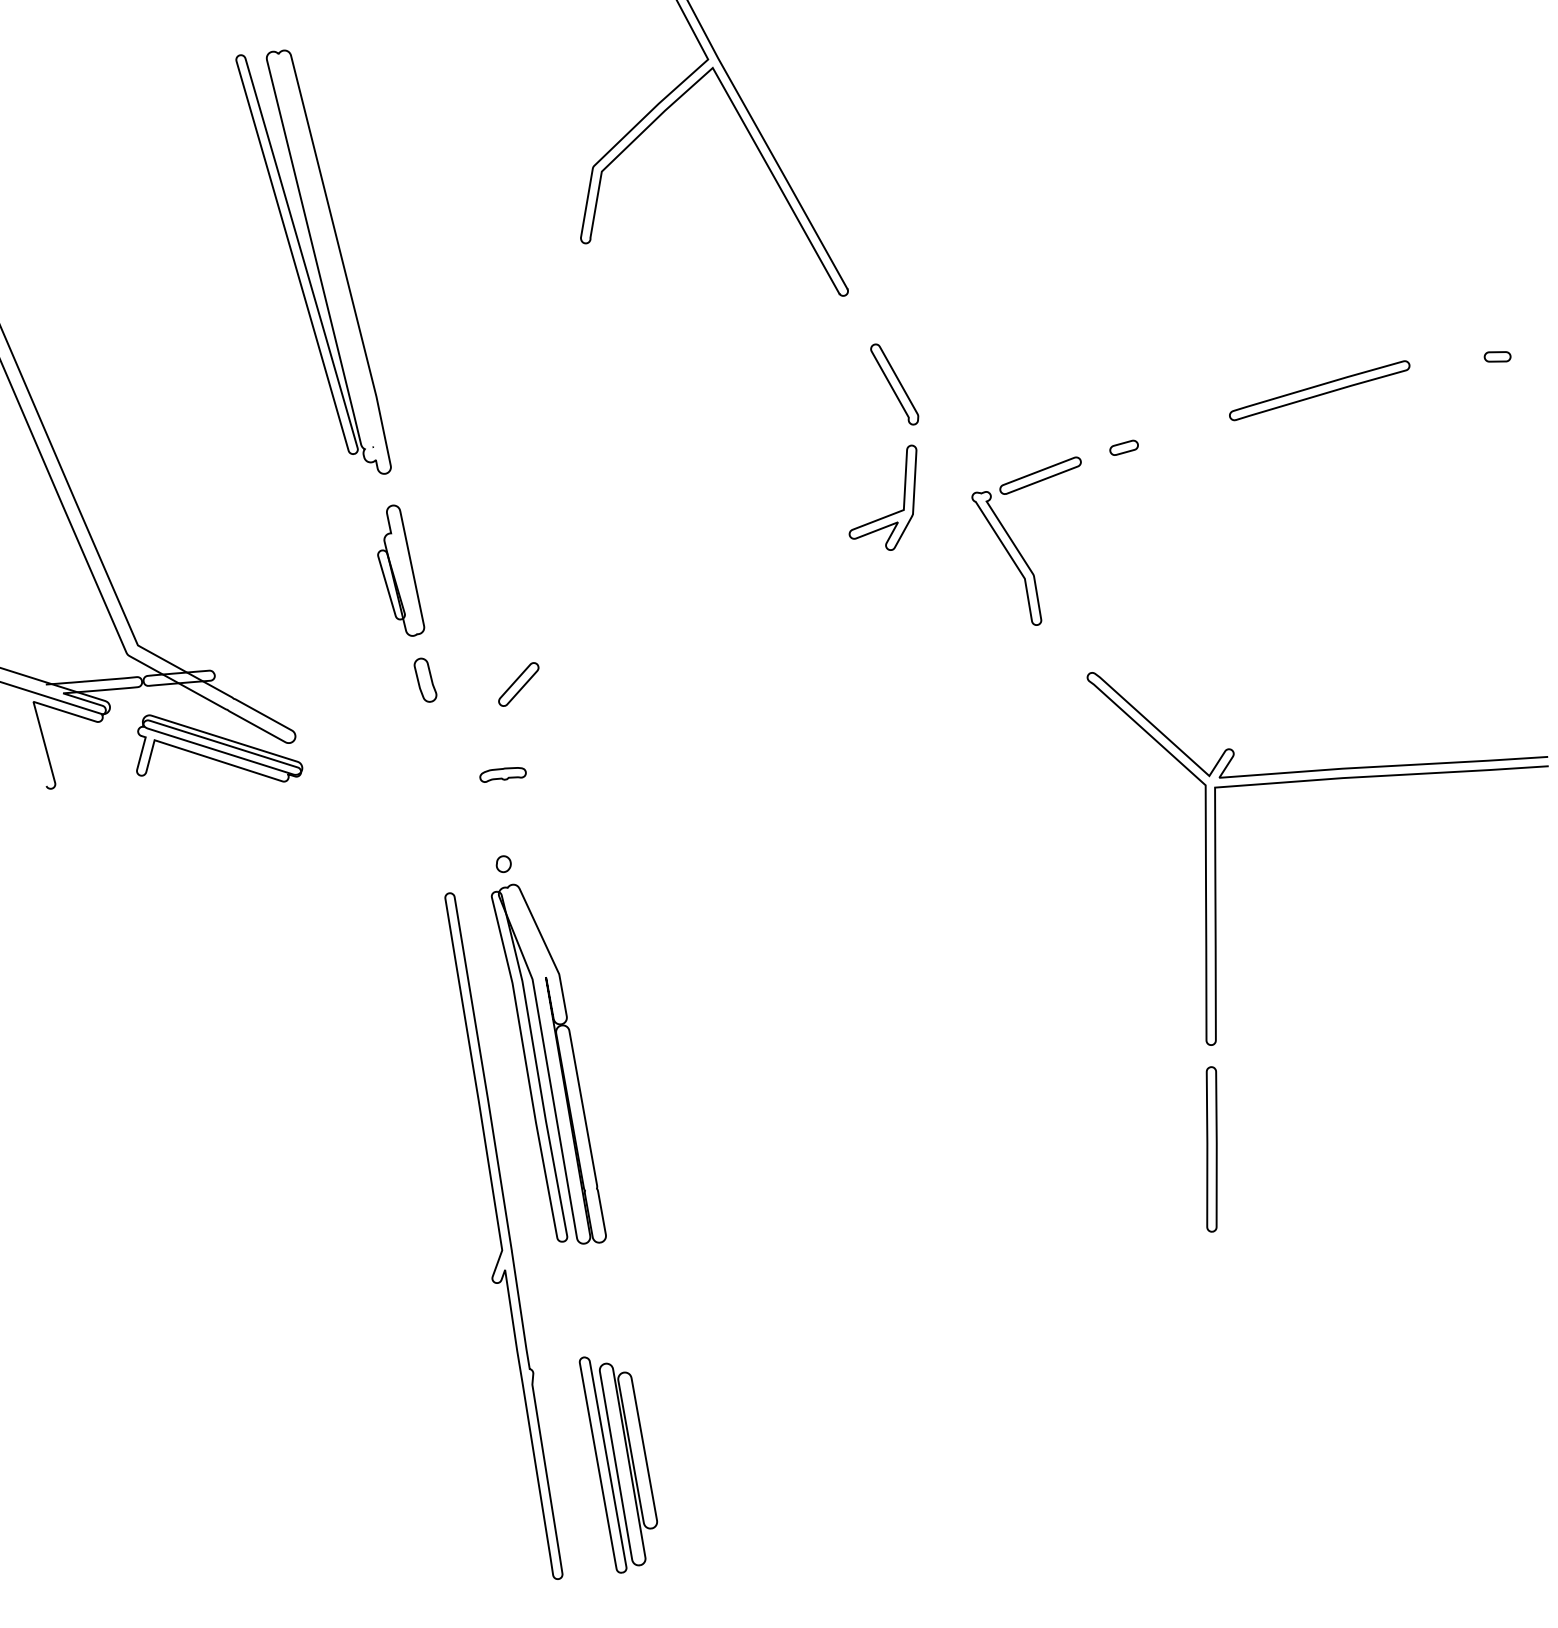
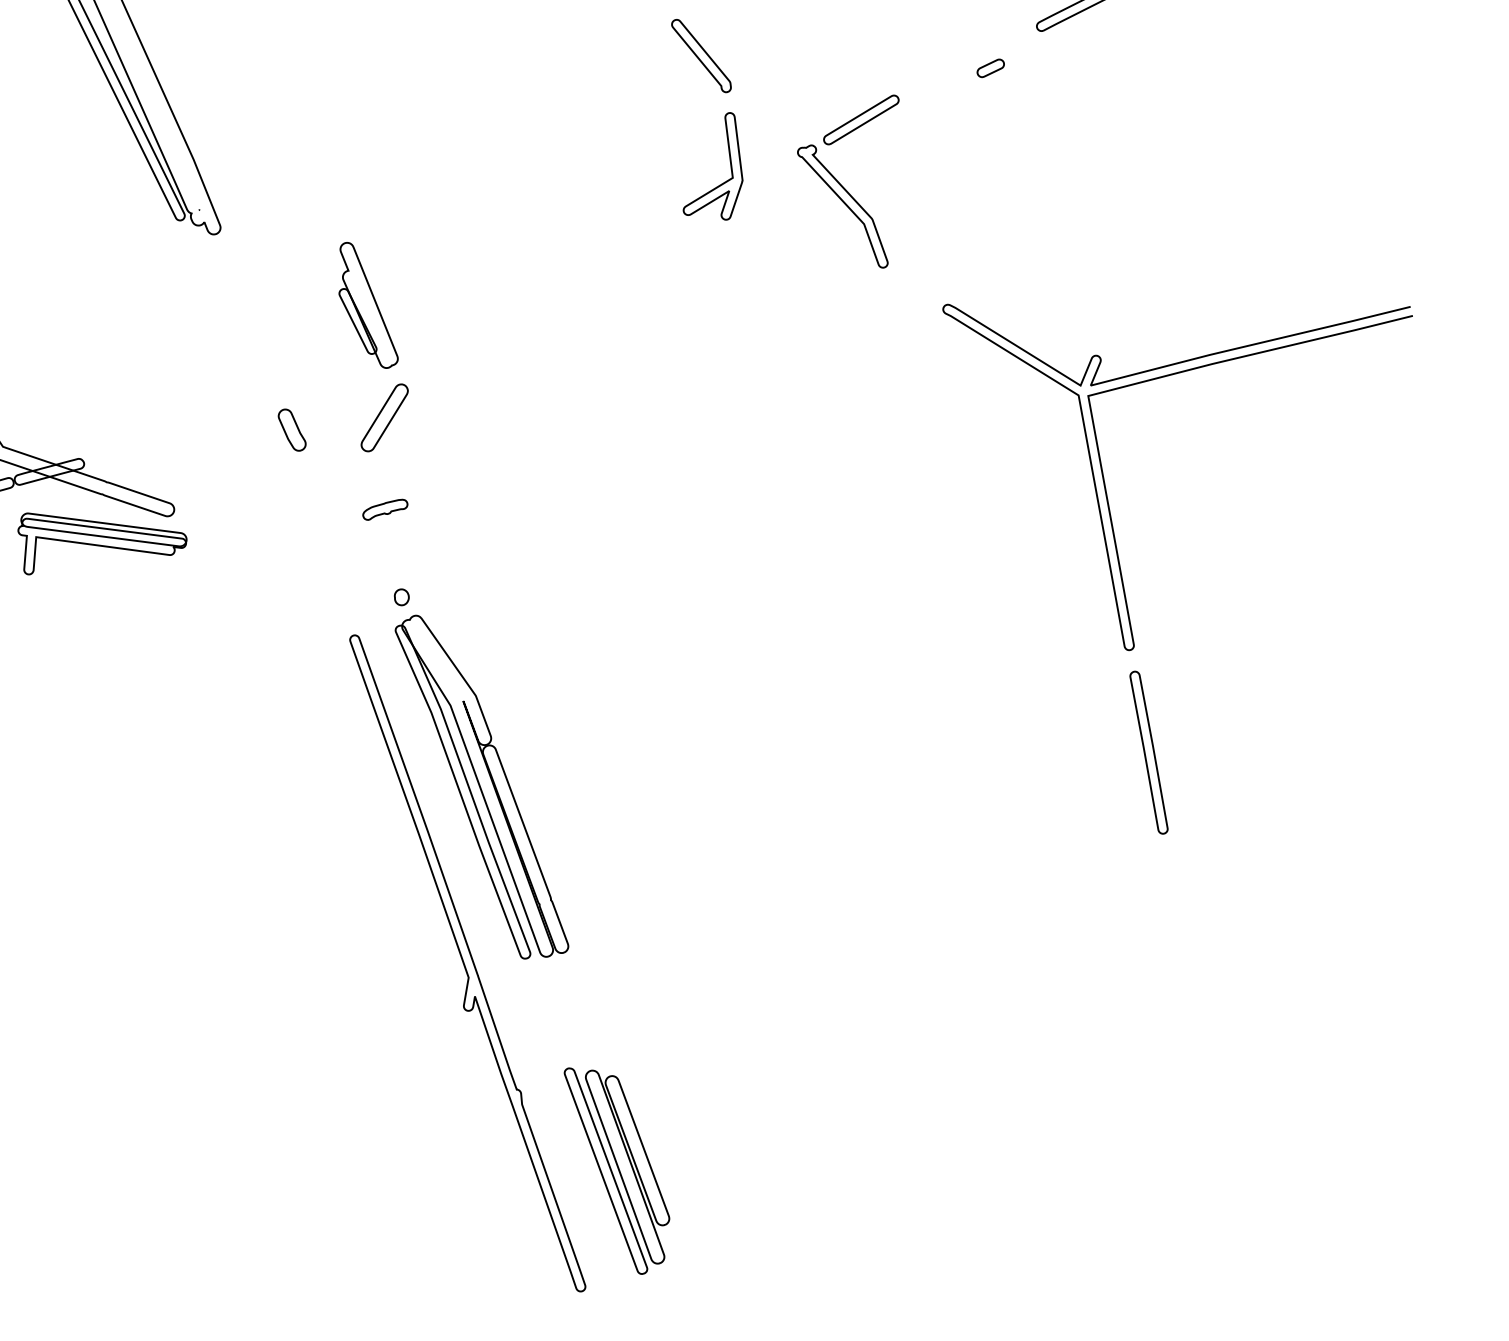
part: (1123, 447) -> (990, 68), moved
part: (401, 570) -> (365, 305), moved
part: (518, 684) -> (384, 417), size x1.4

